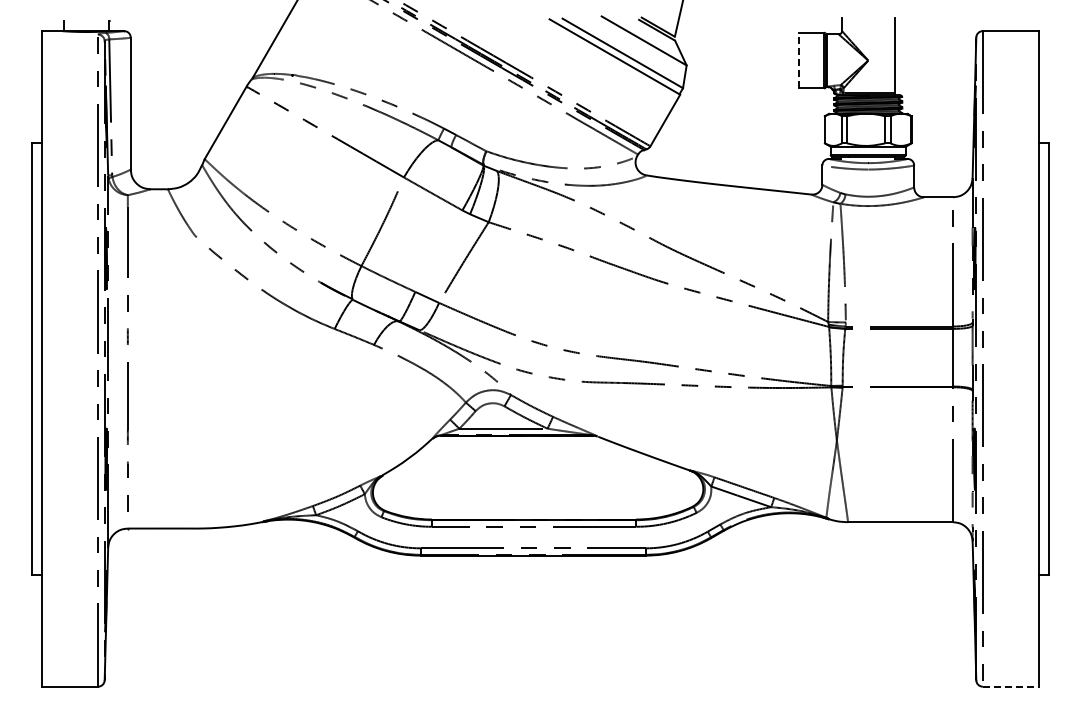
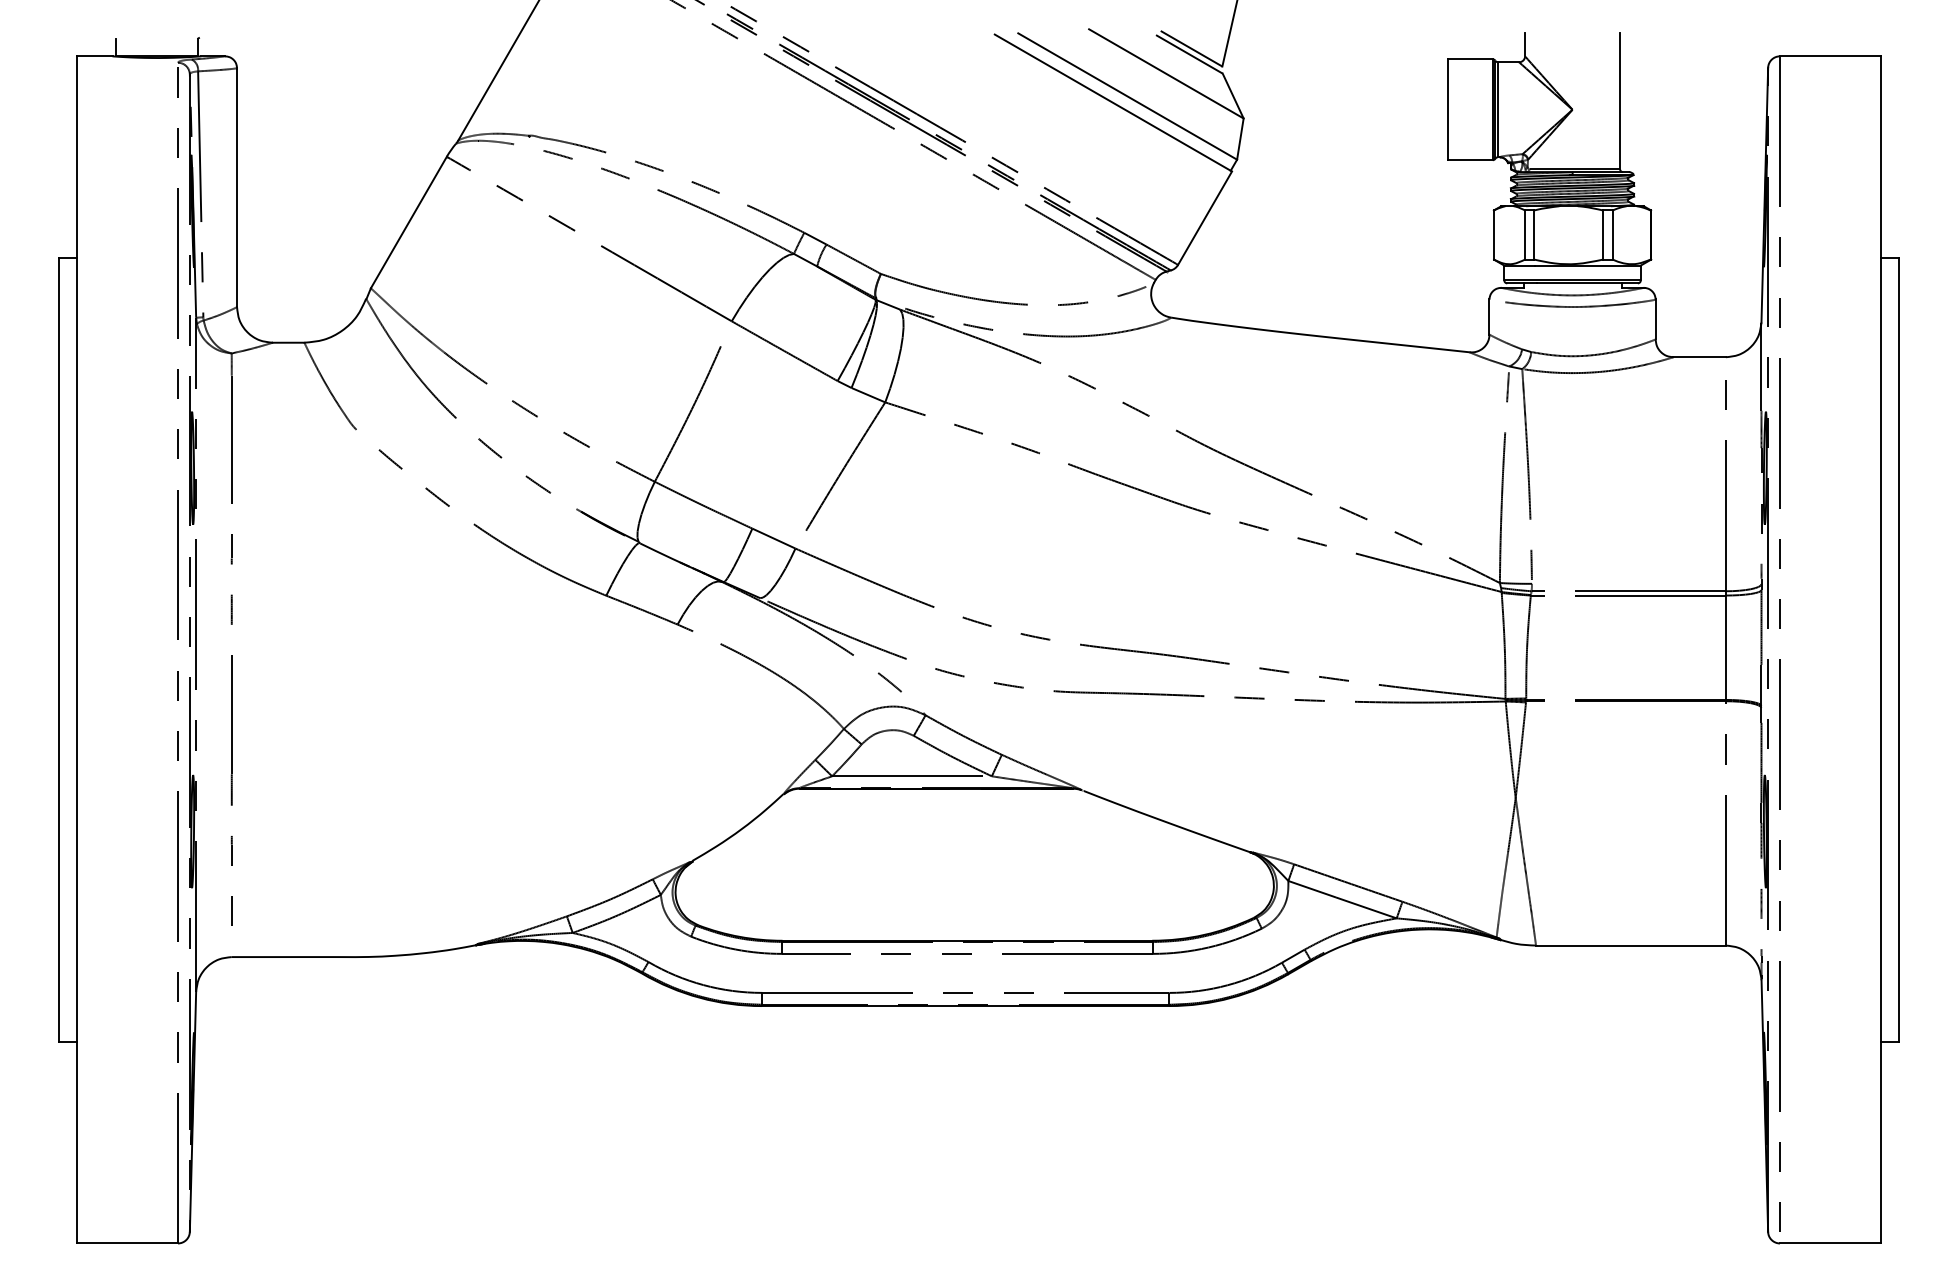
line: (799, 60) -> (1447, 109), dashed -> solid
line: (1010, 686) -> (1830, 1243), dashed -> solid

